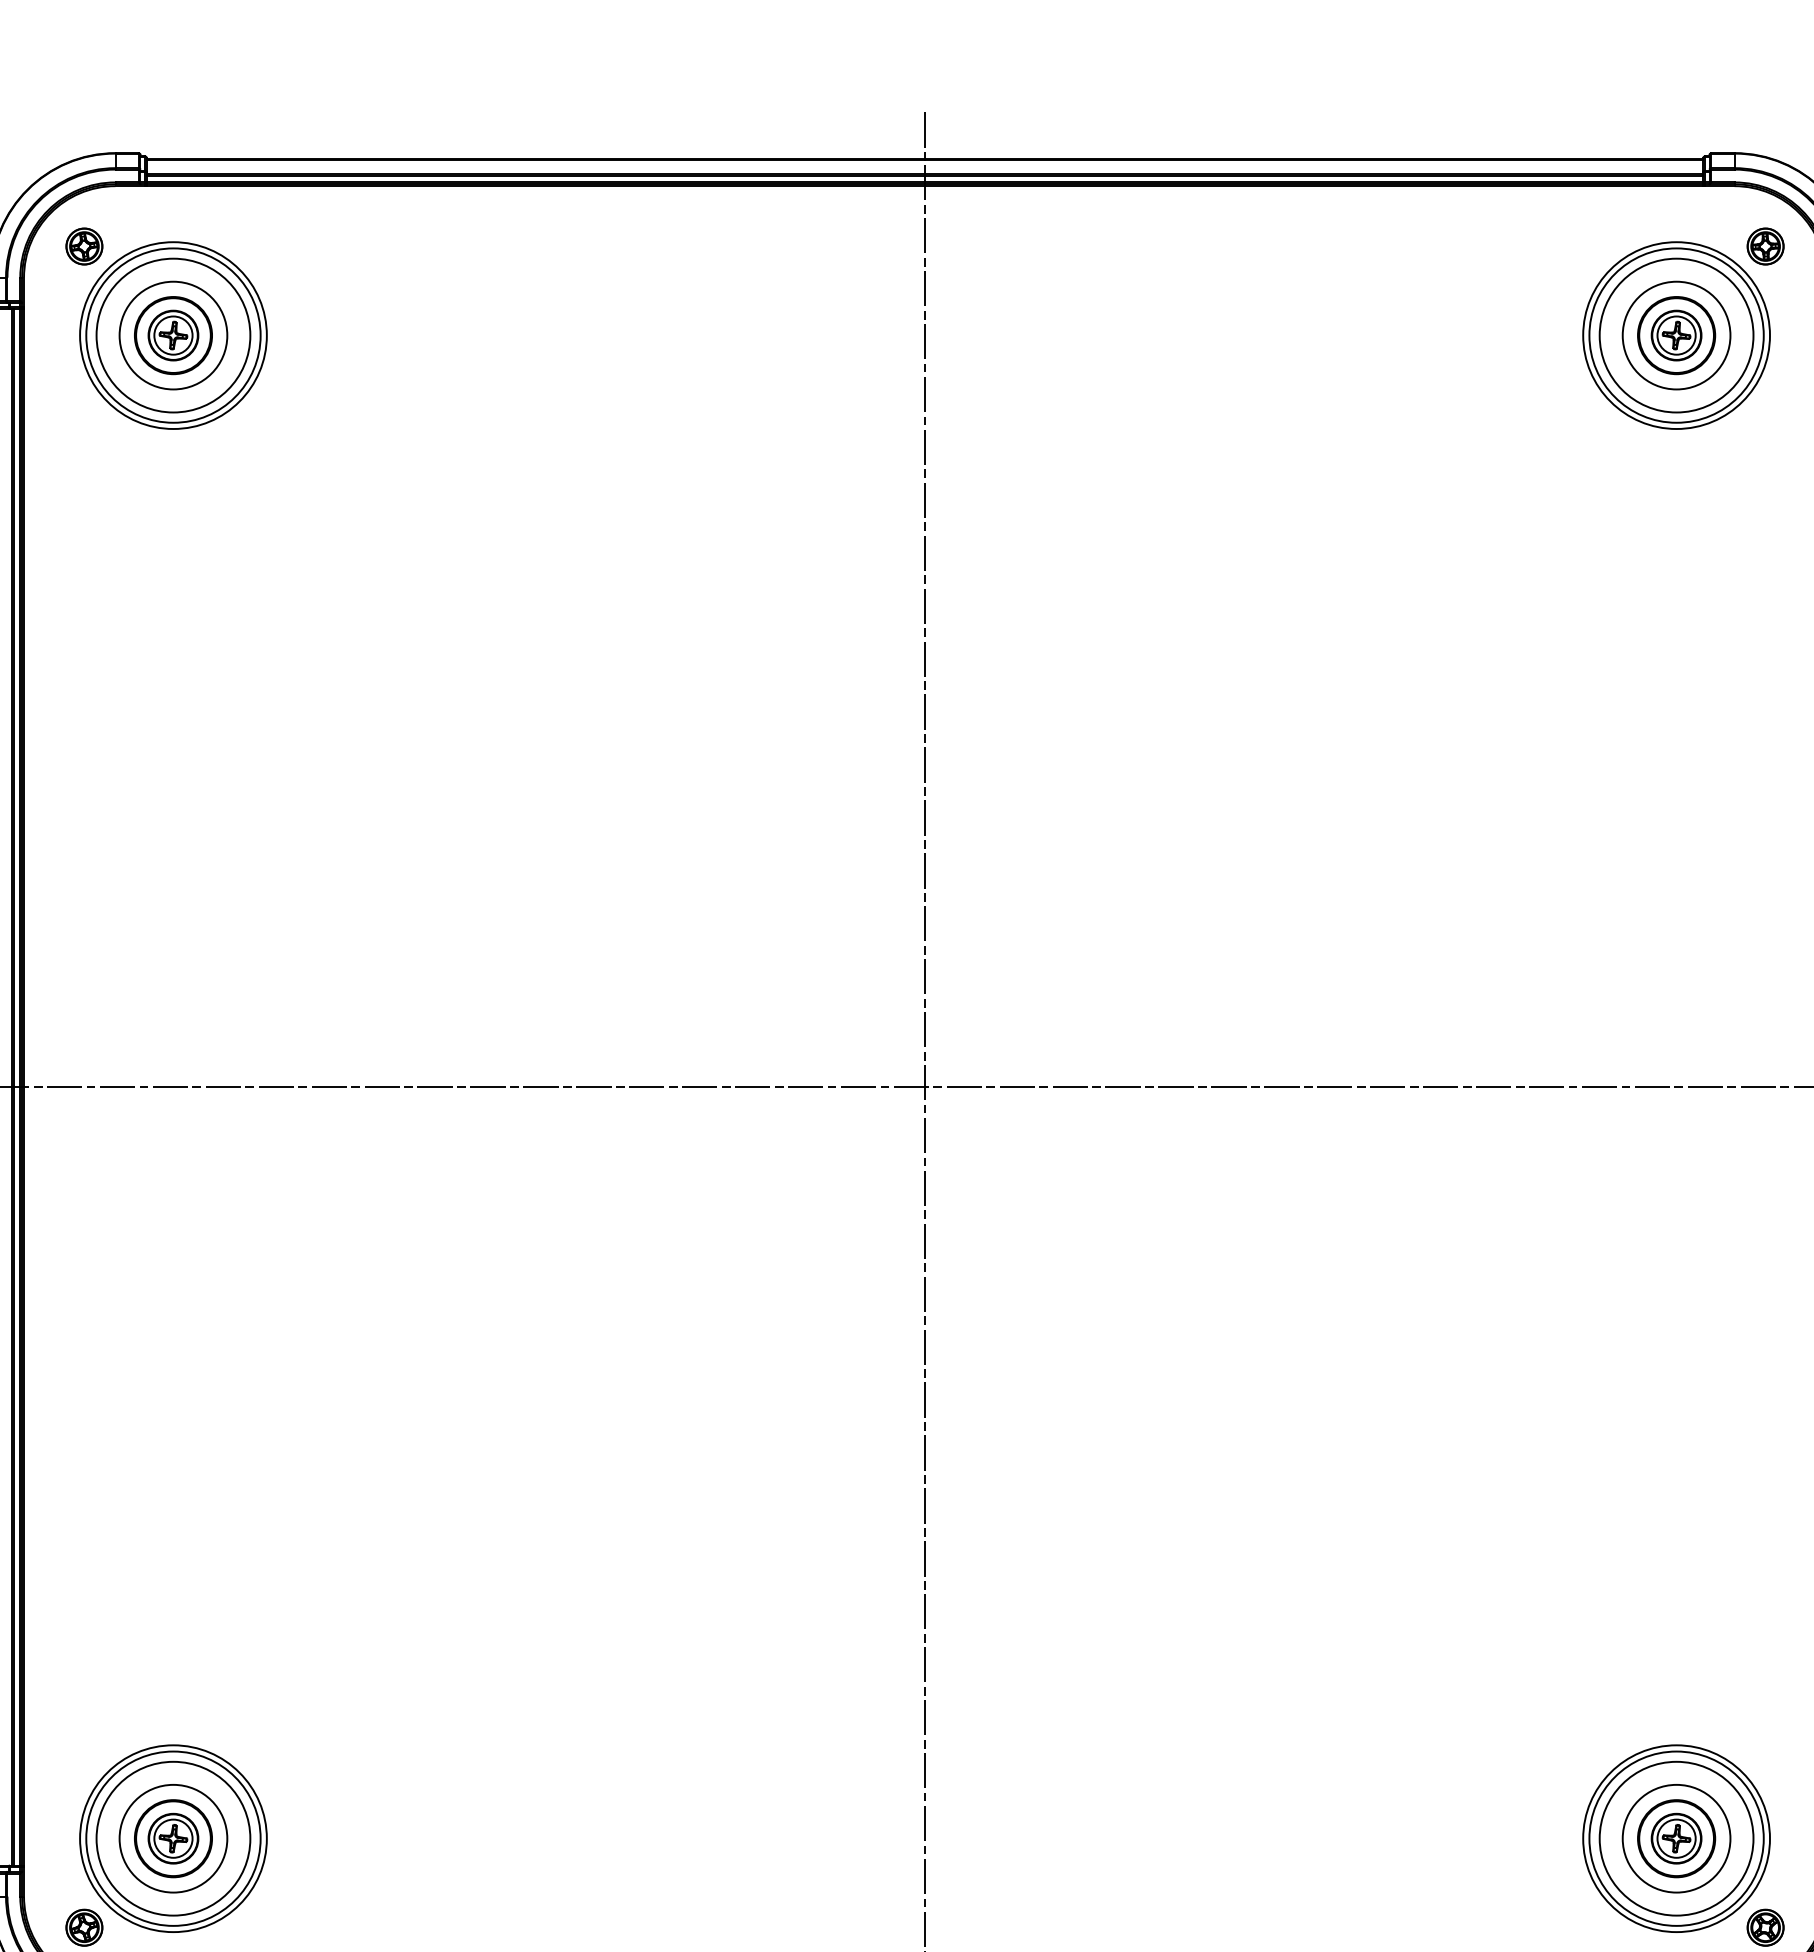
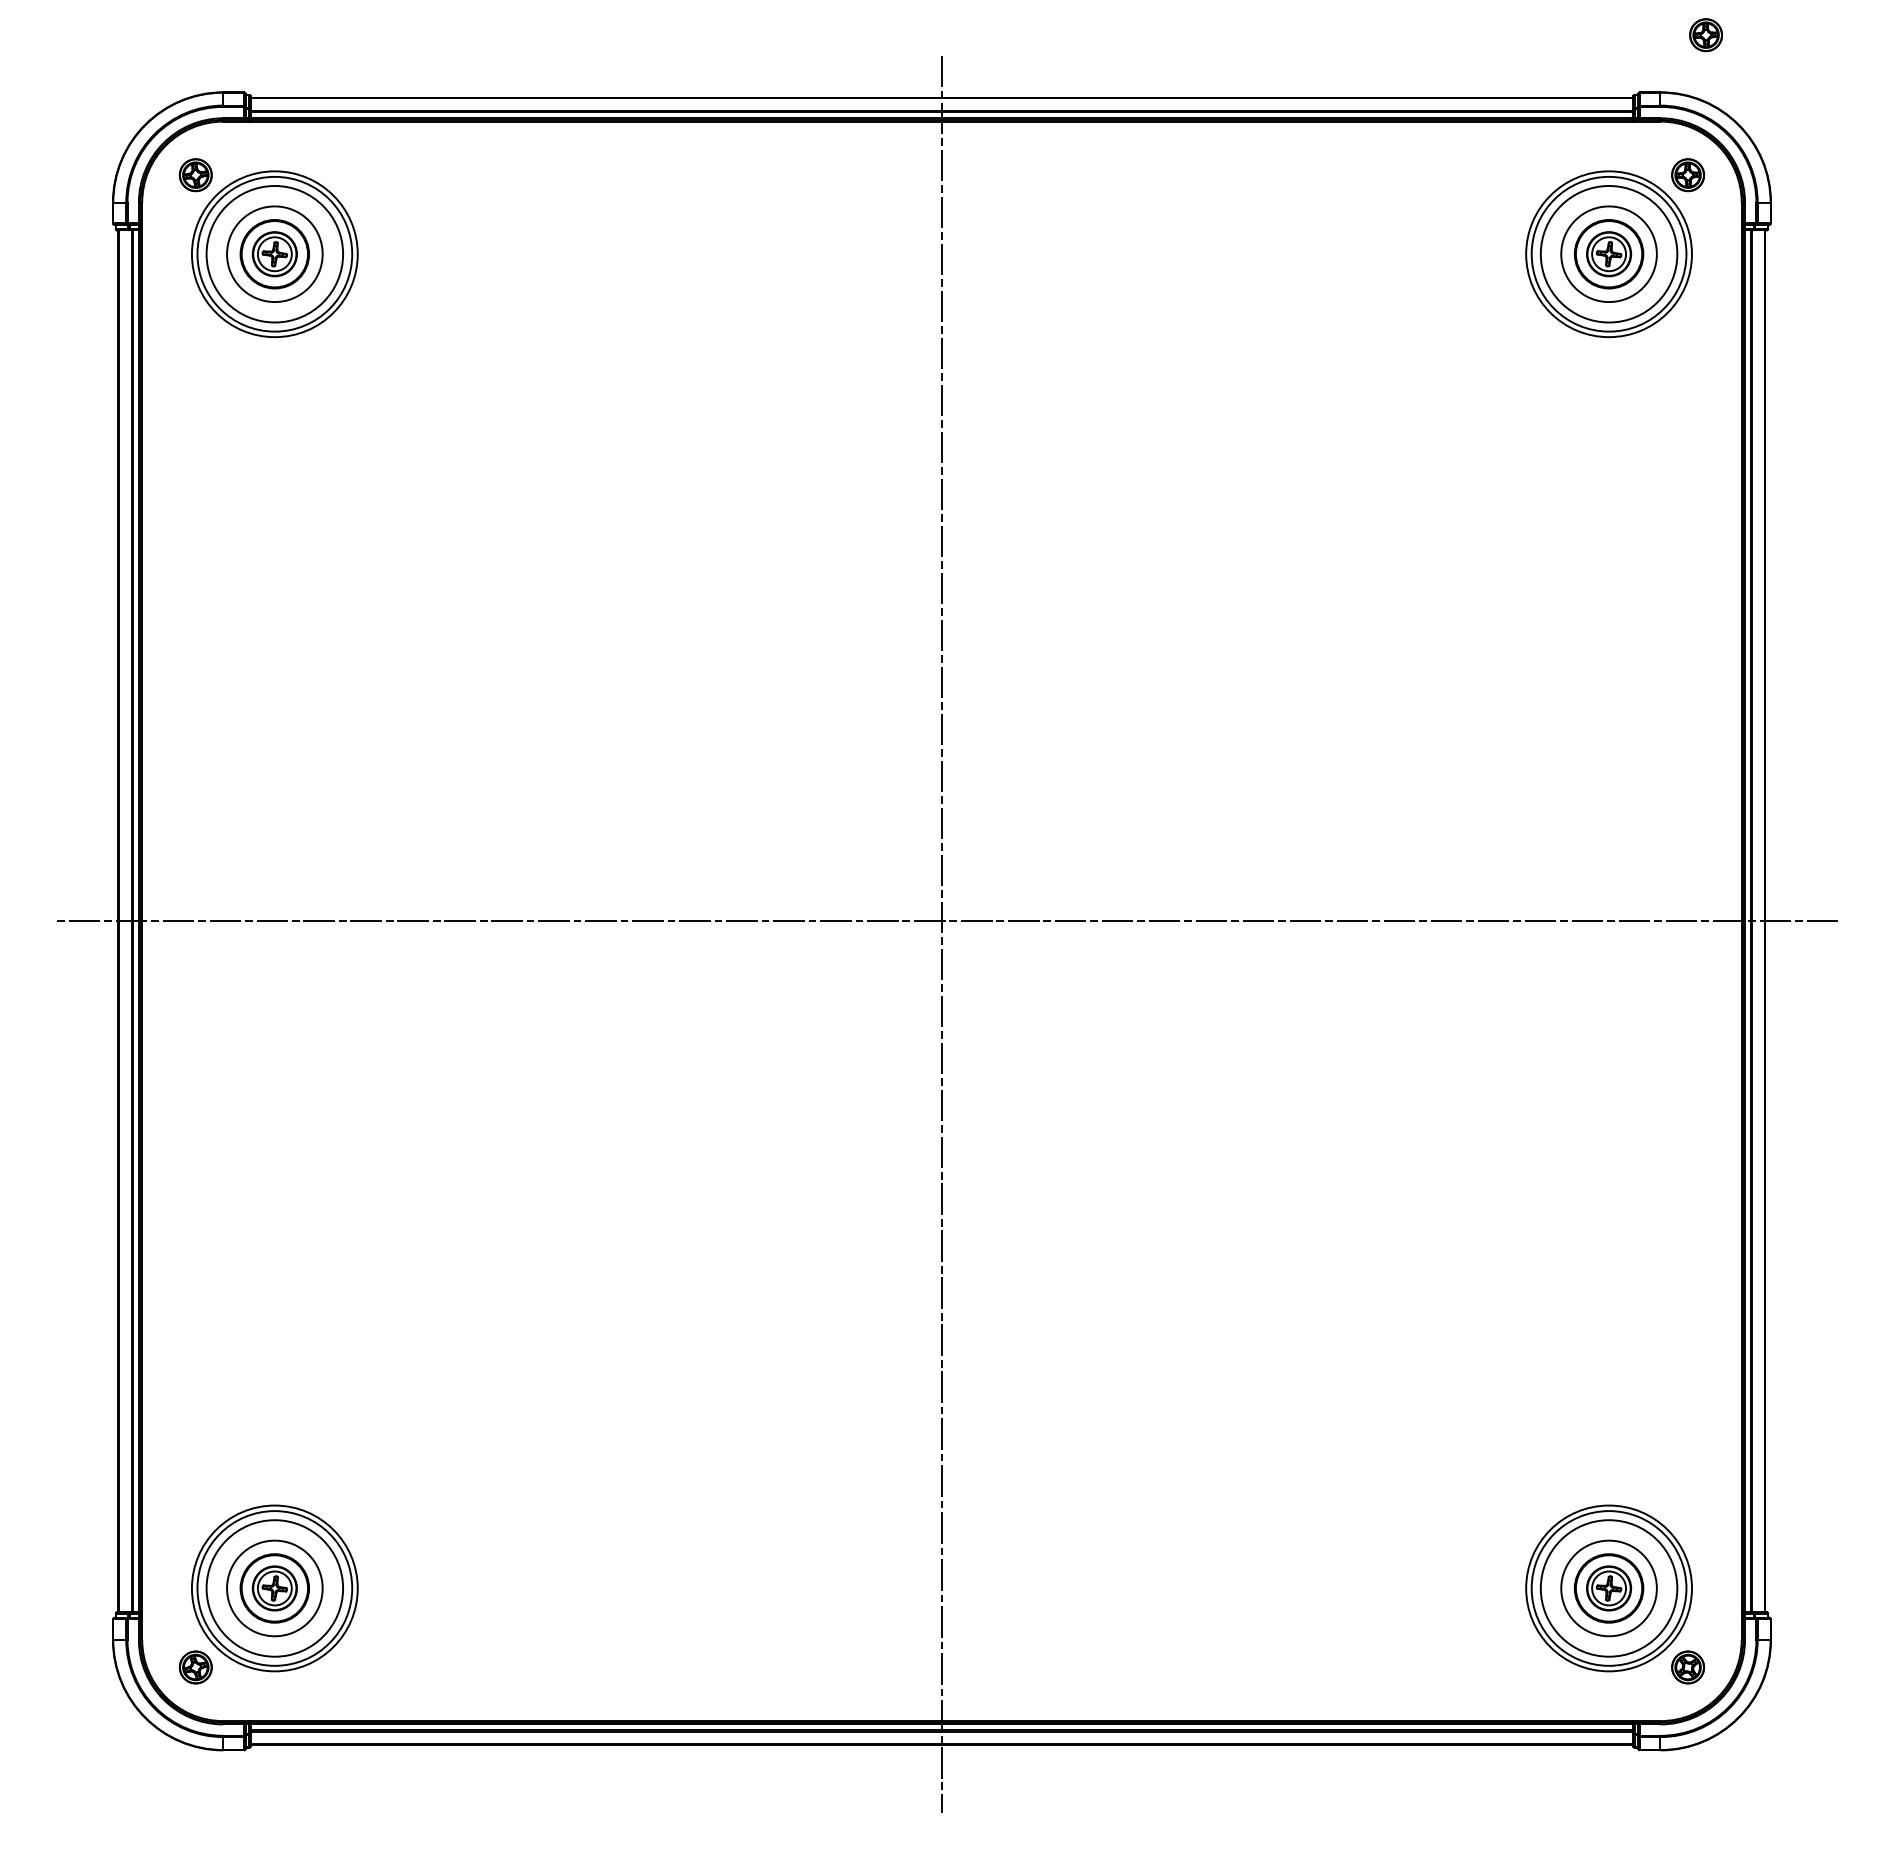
part: (1785, 89) -> (1705, 35), added

